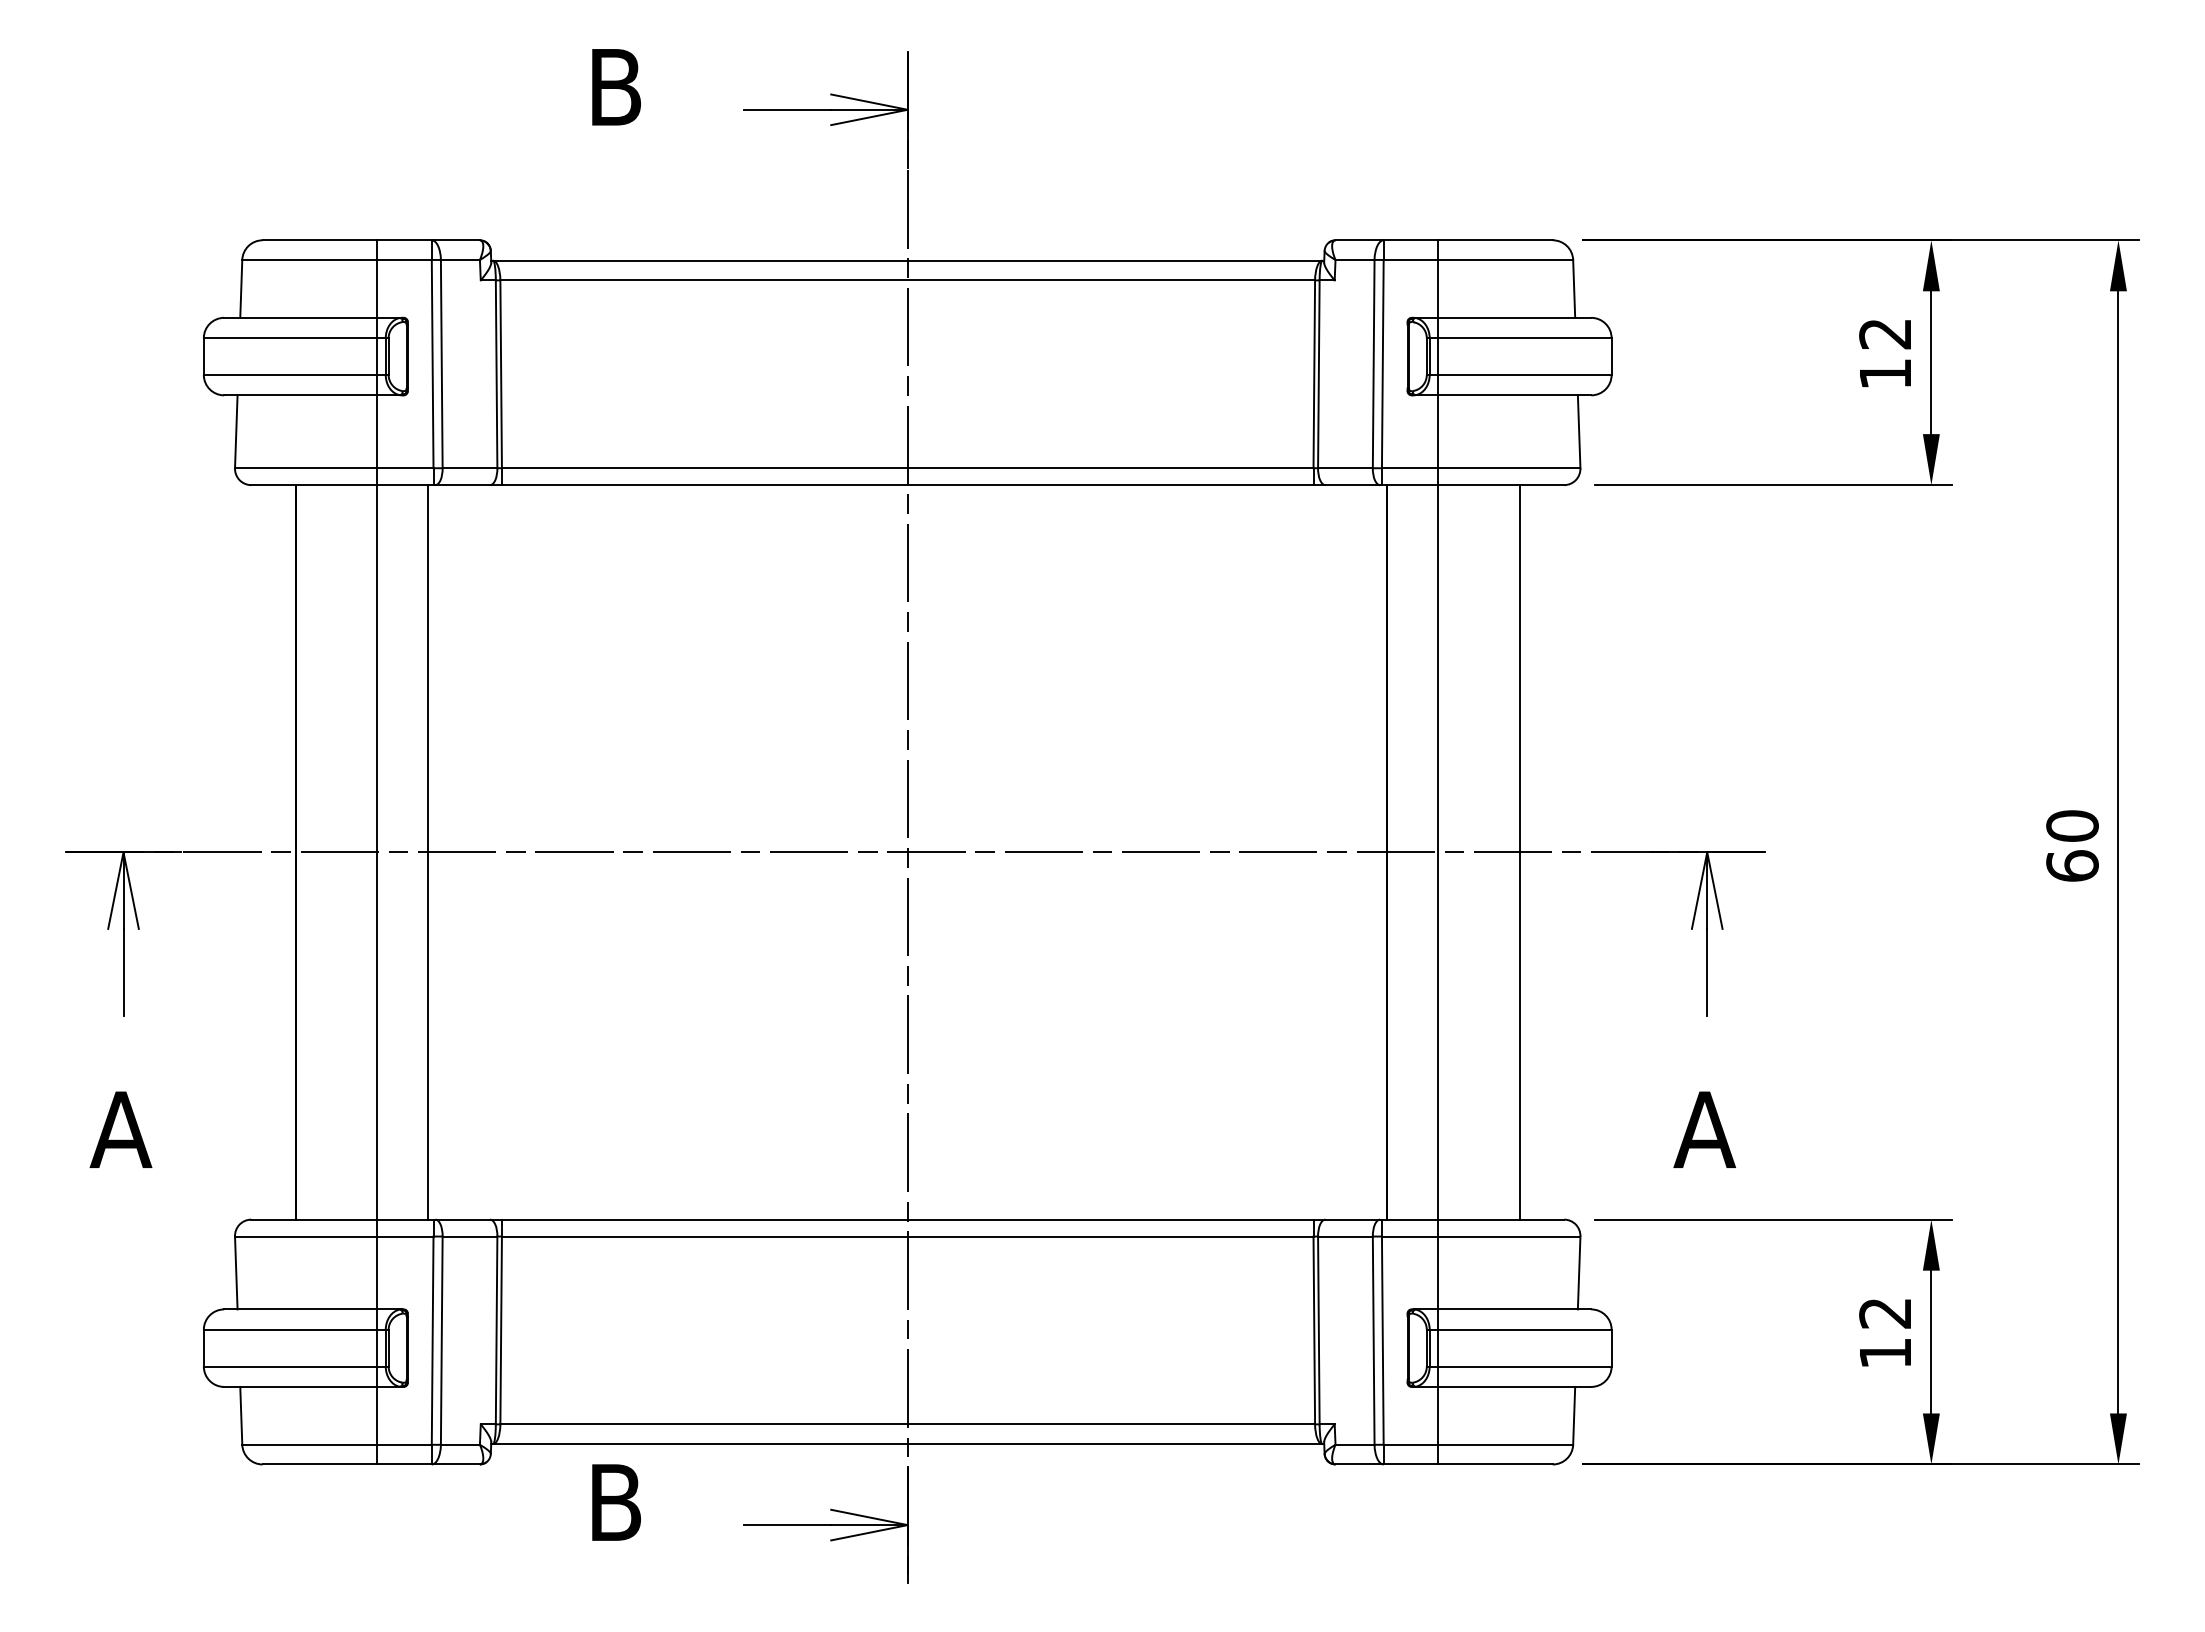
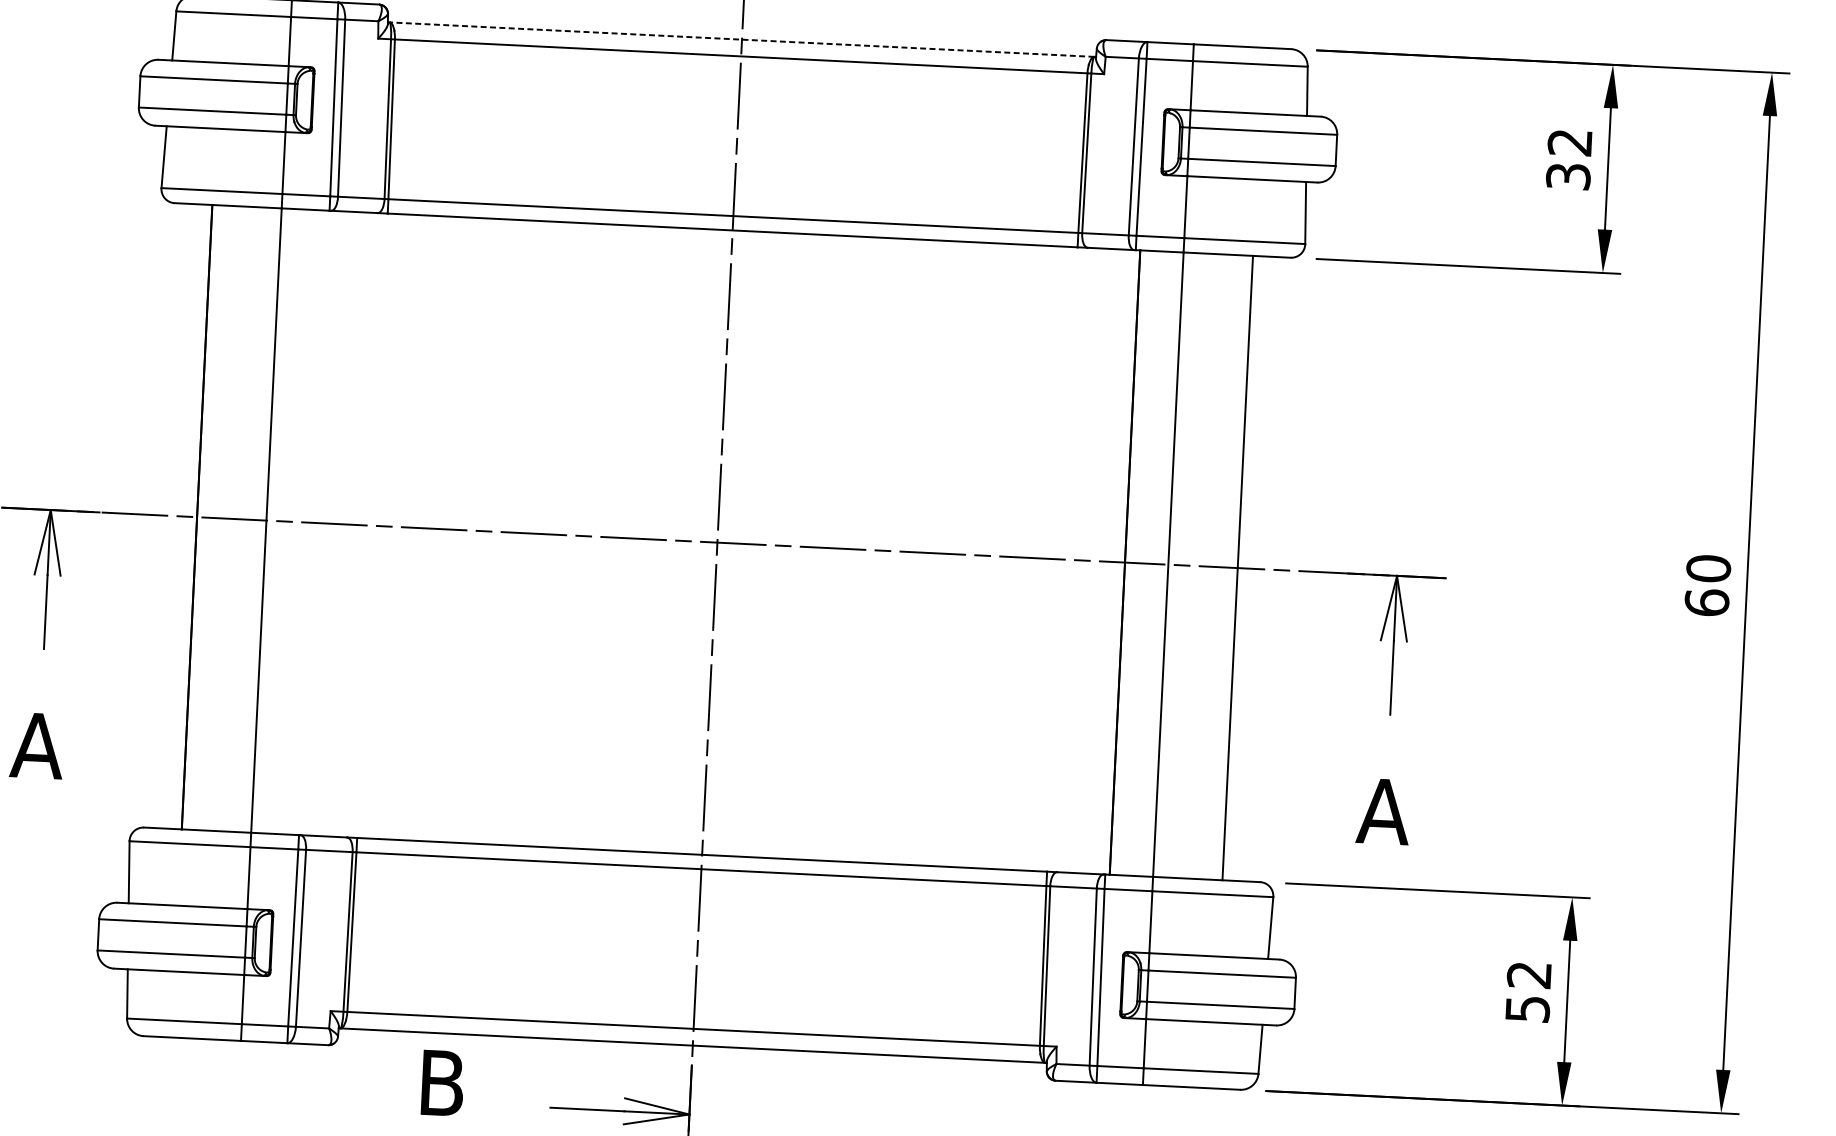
line: (907, 260) -> (741, 39), solid -> dashed
text: (1885, 374) -> (1568, 177), 12 -> 32
line: (428, 852) -> (310, 522), removed
text: (1885, 1353) -> (1527, 1009), 12 -> 52

